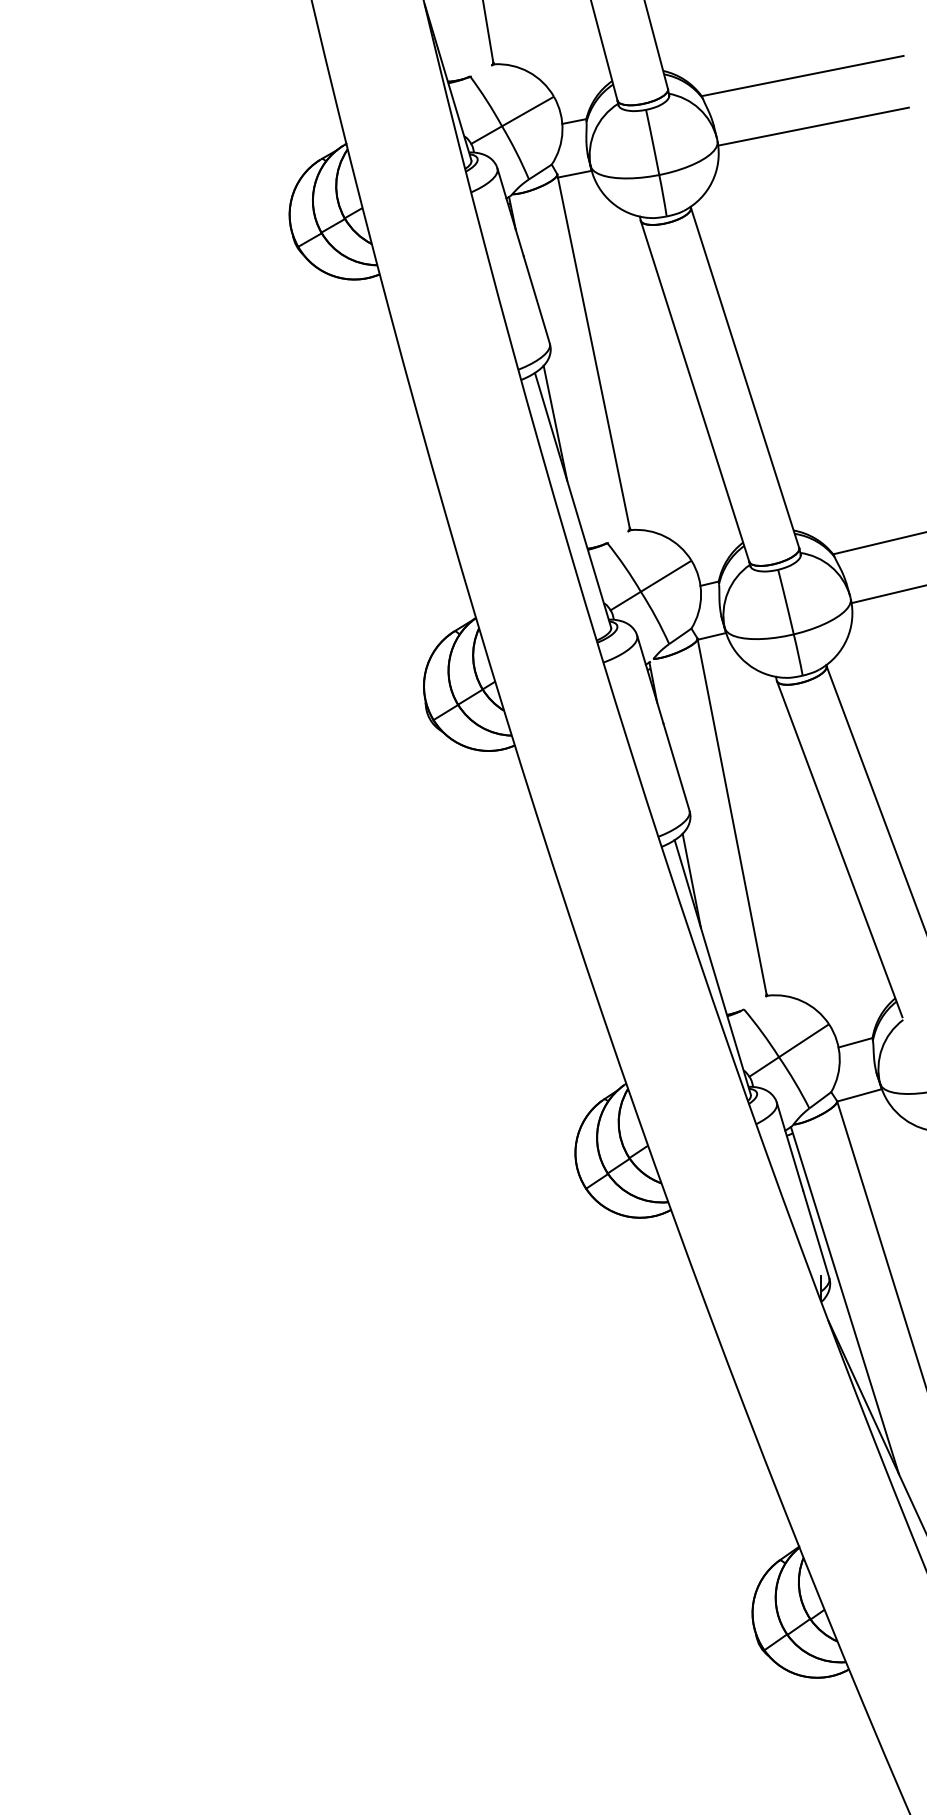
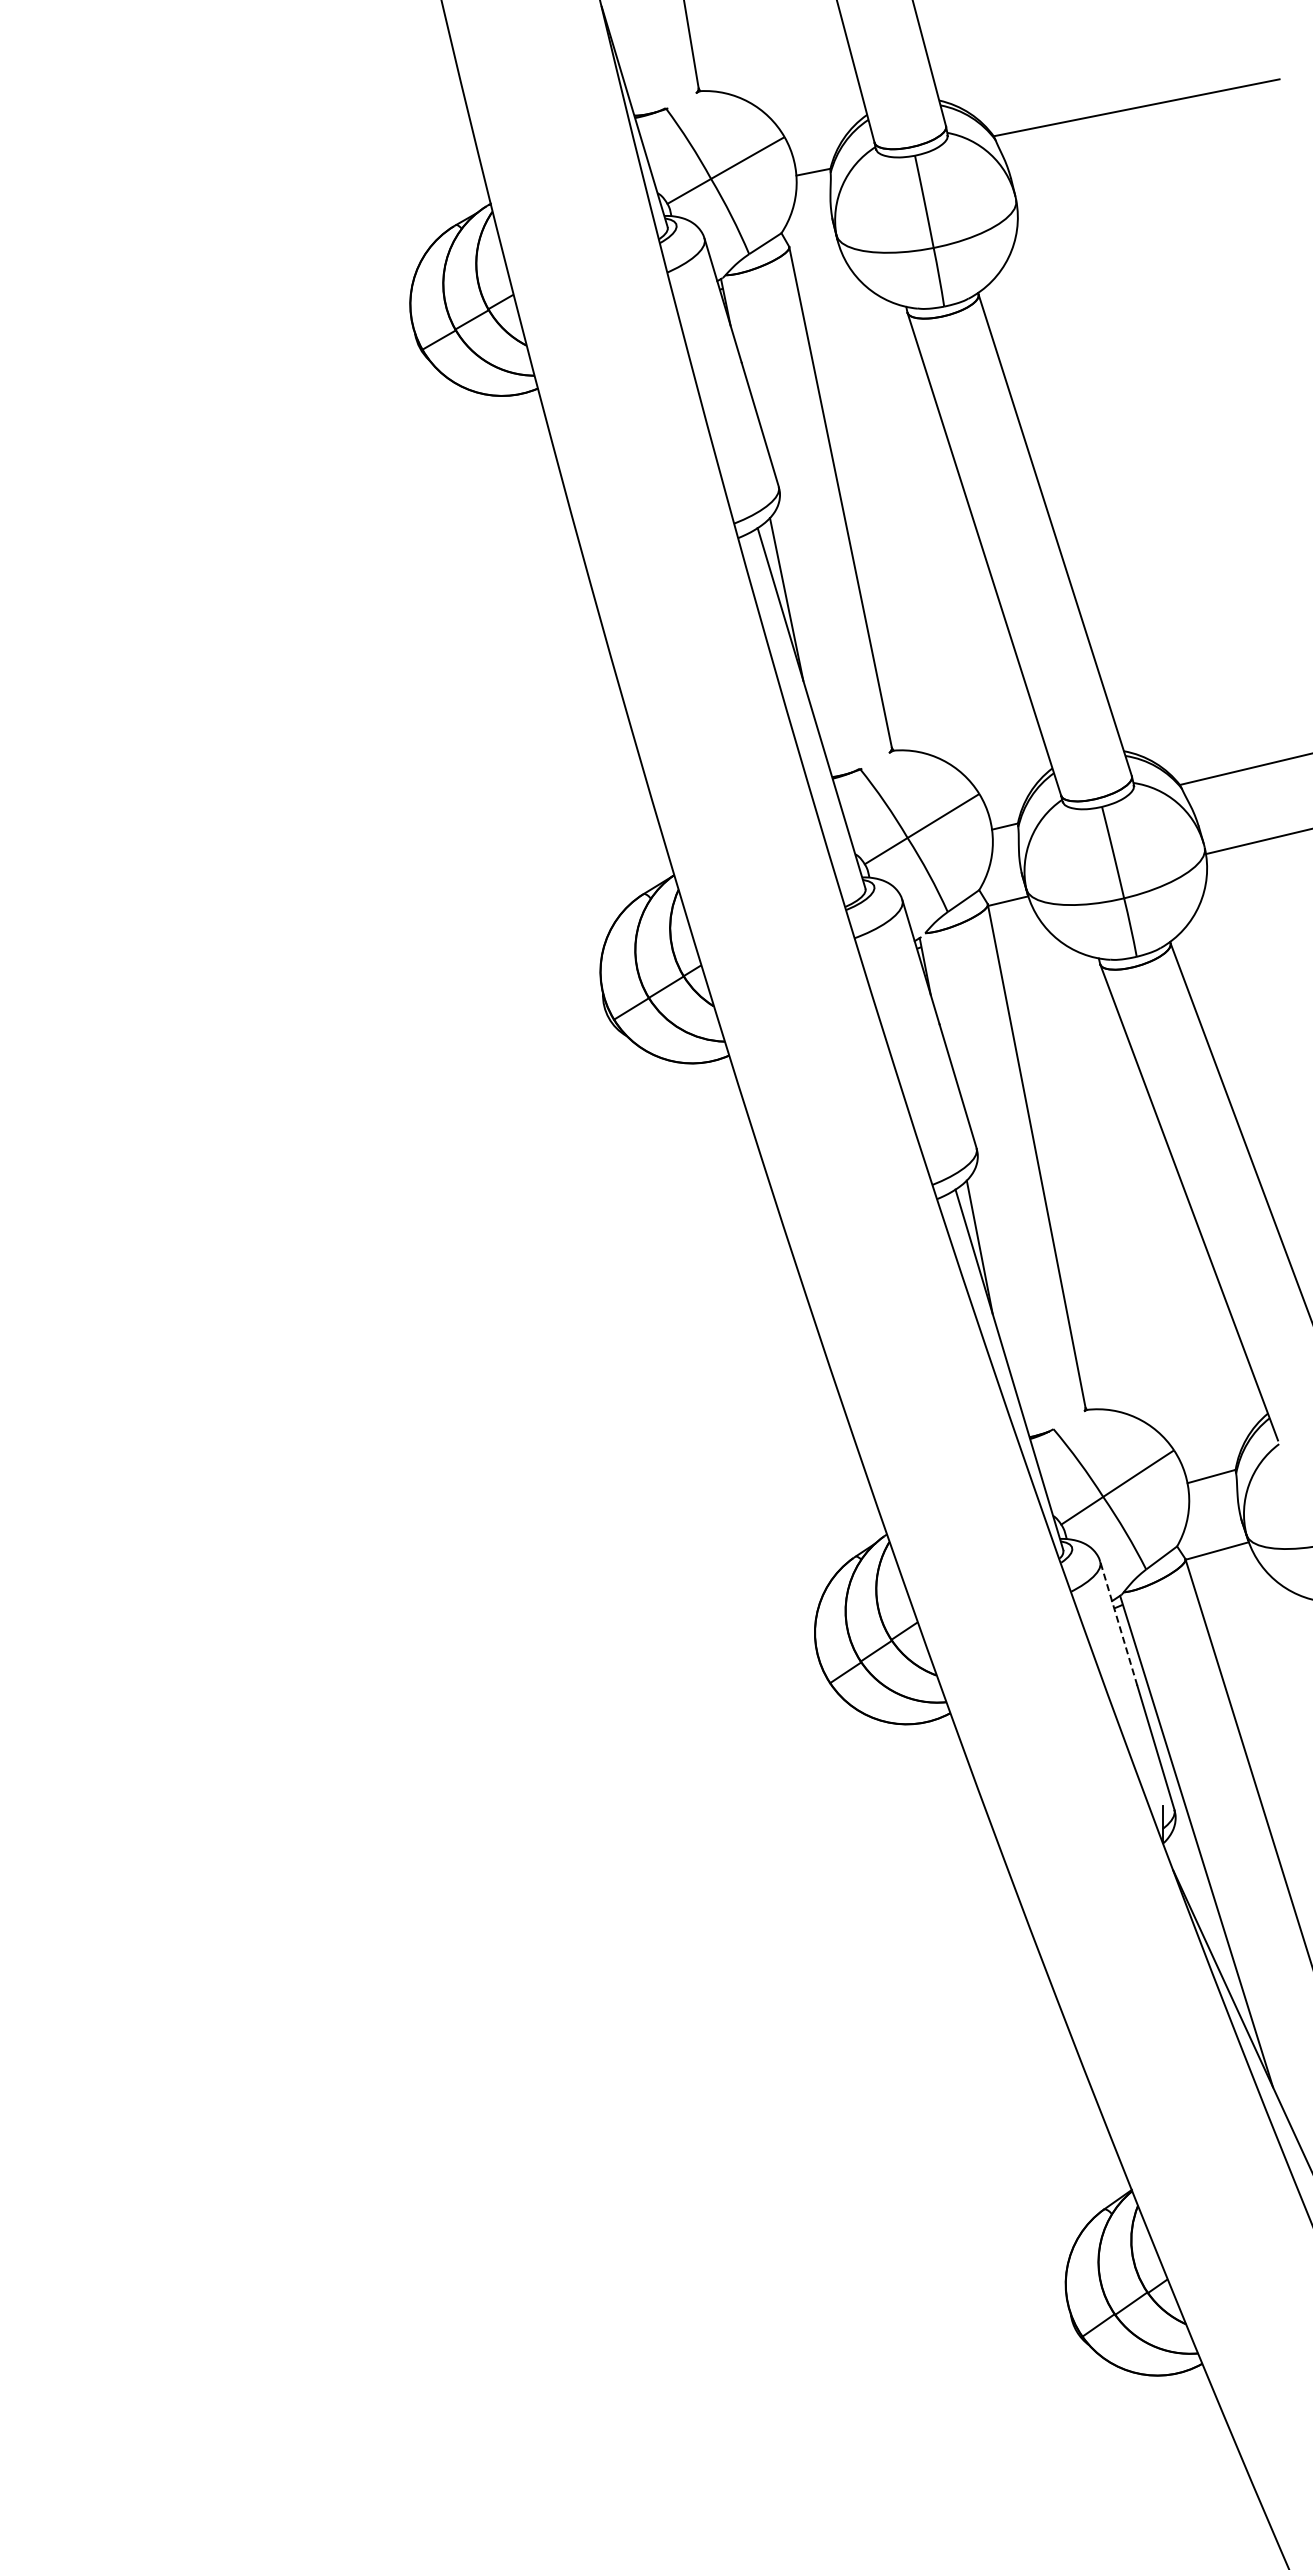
line: (813, 126) -> (1152, 179), removed
line: (575, 174) -> (814, 246), removed
line: (789, 1146) -> (1118, 1623), solid -> dashed

